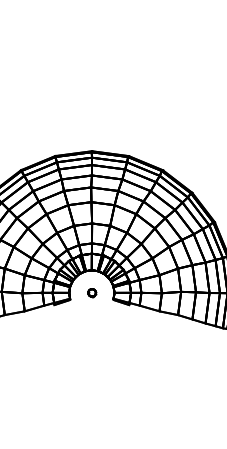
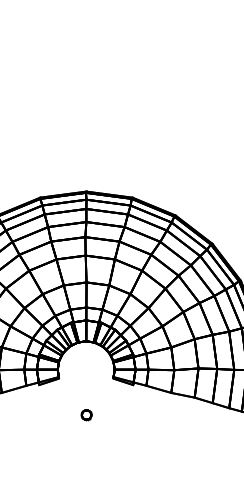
part: (92, 293) -> (87, 415), moved

